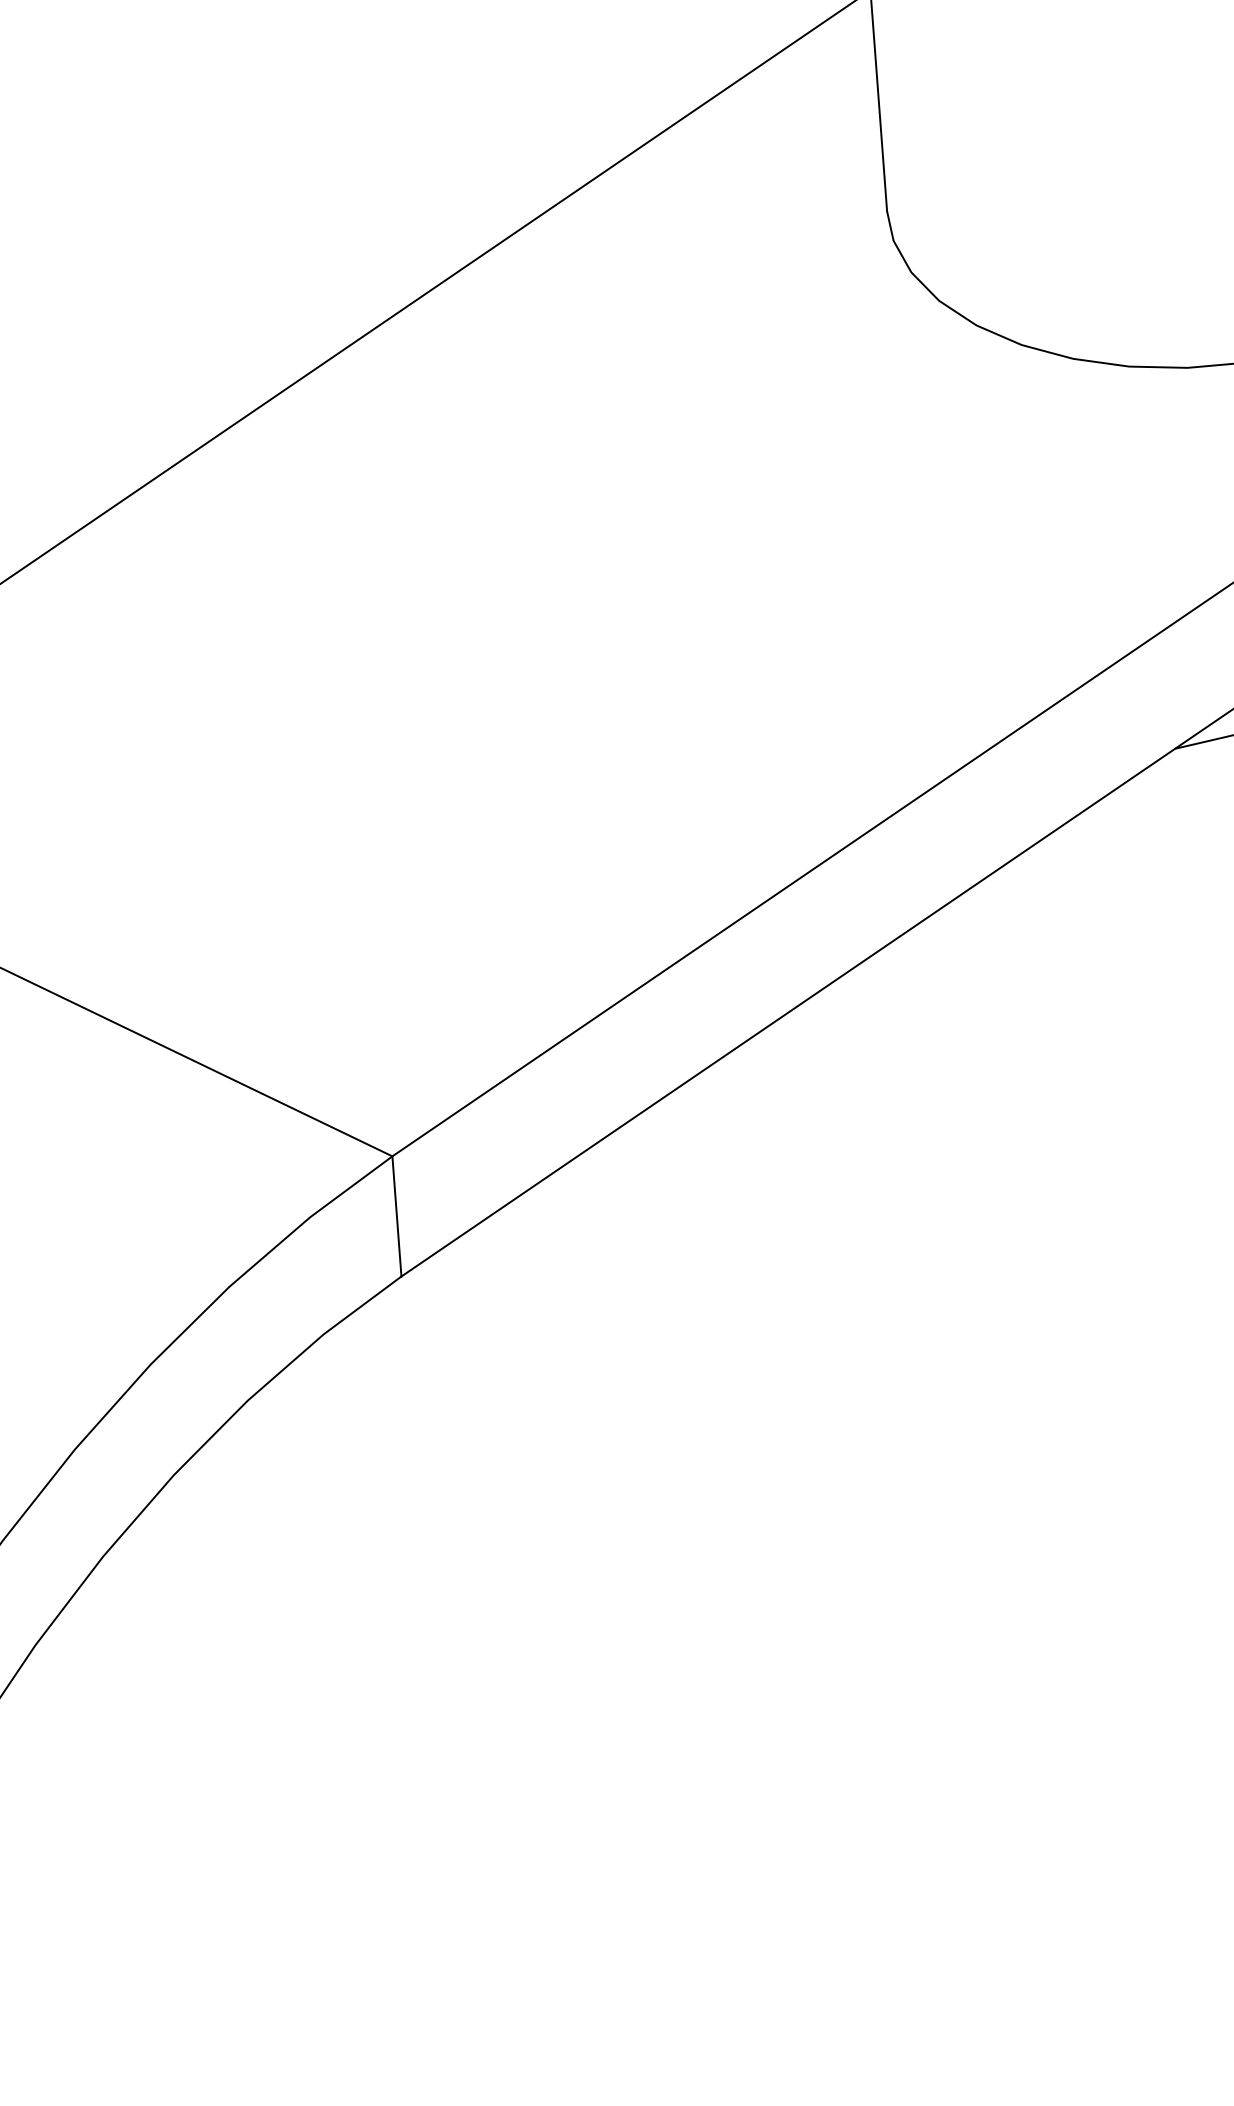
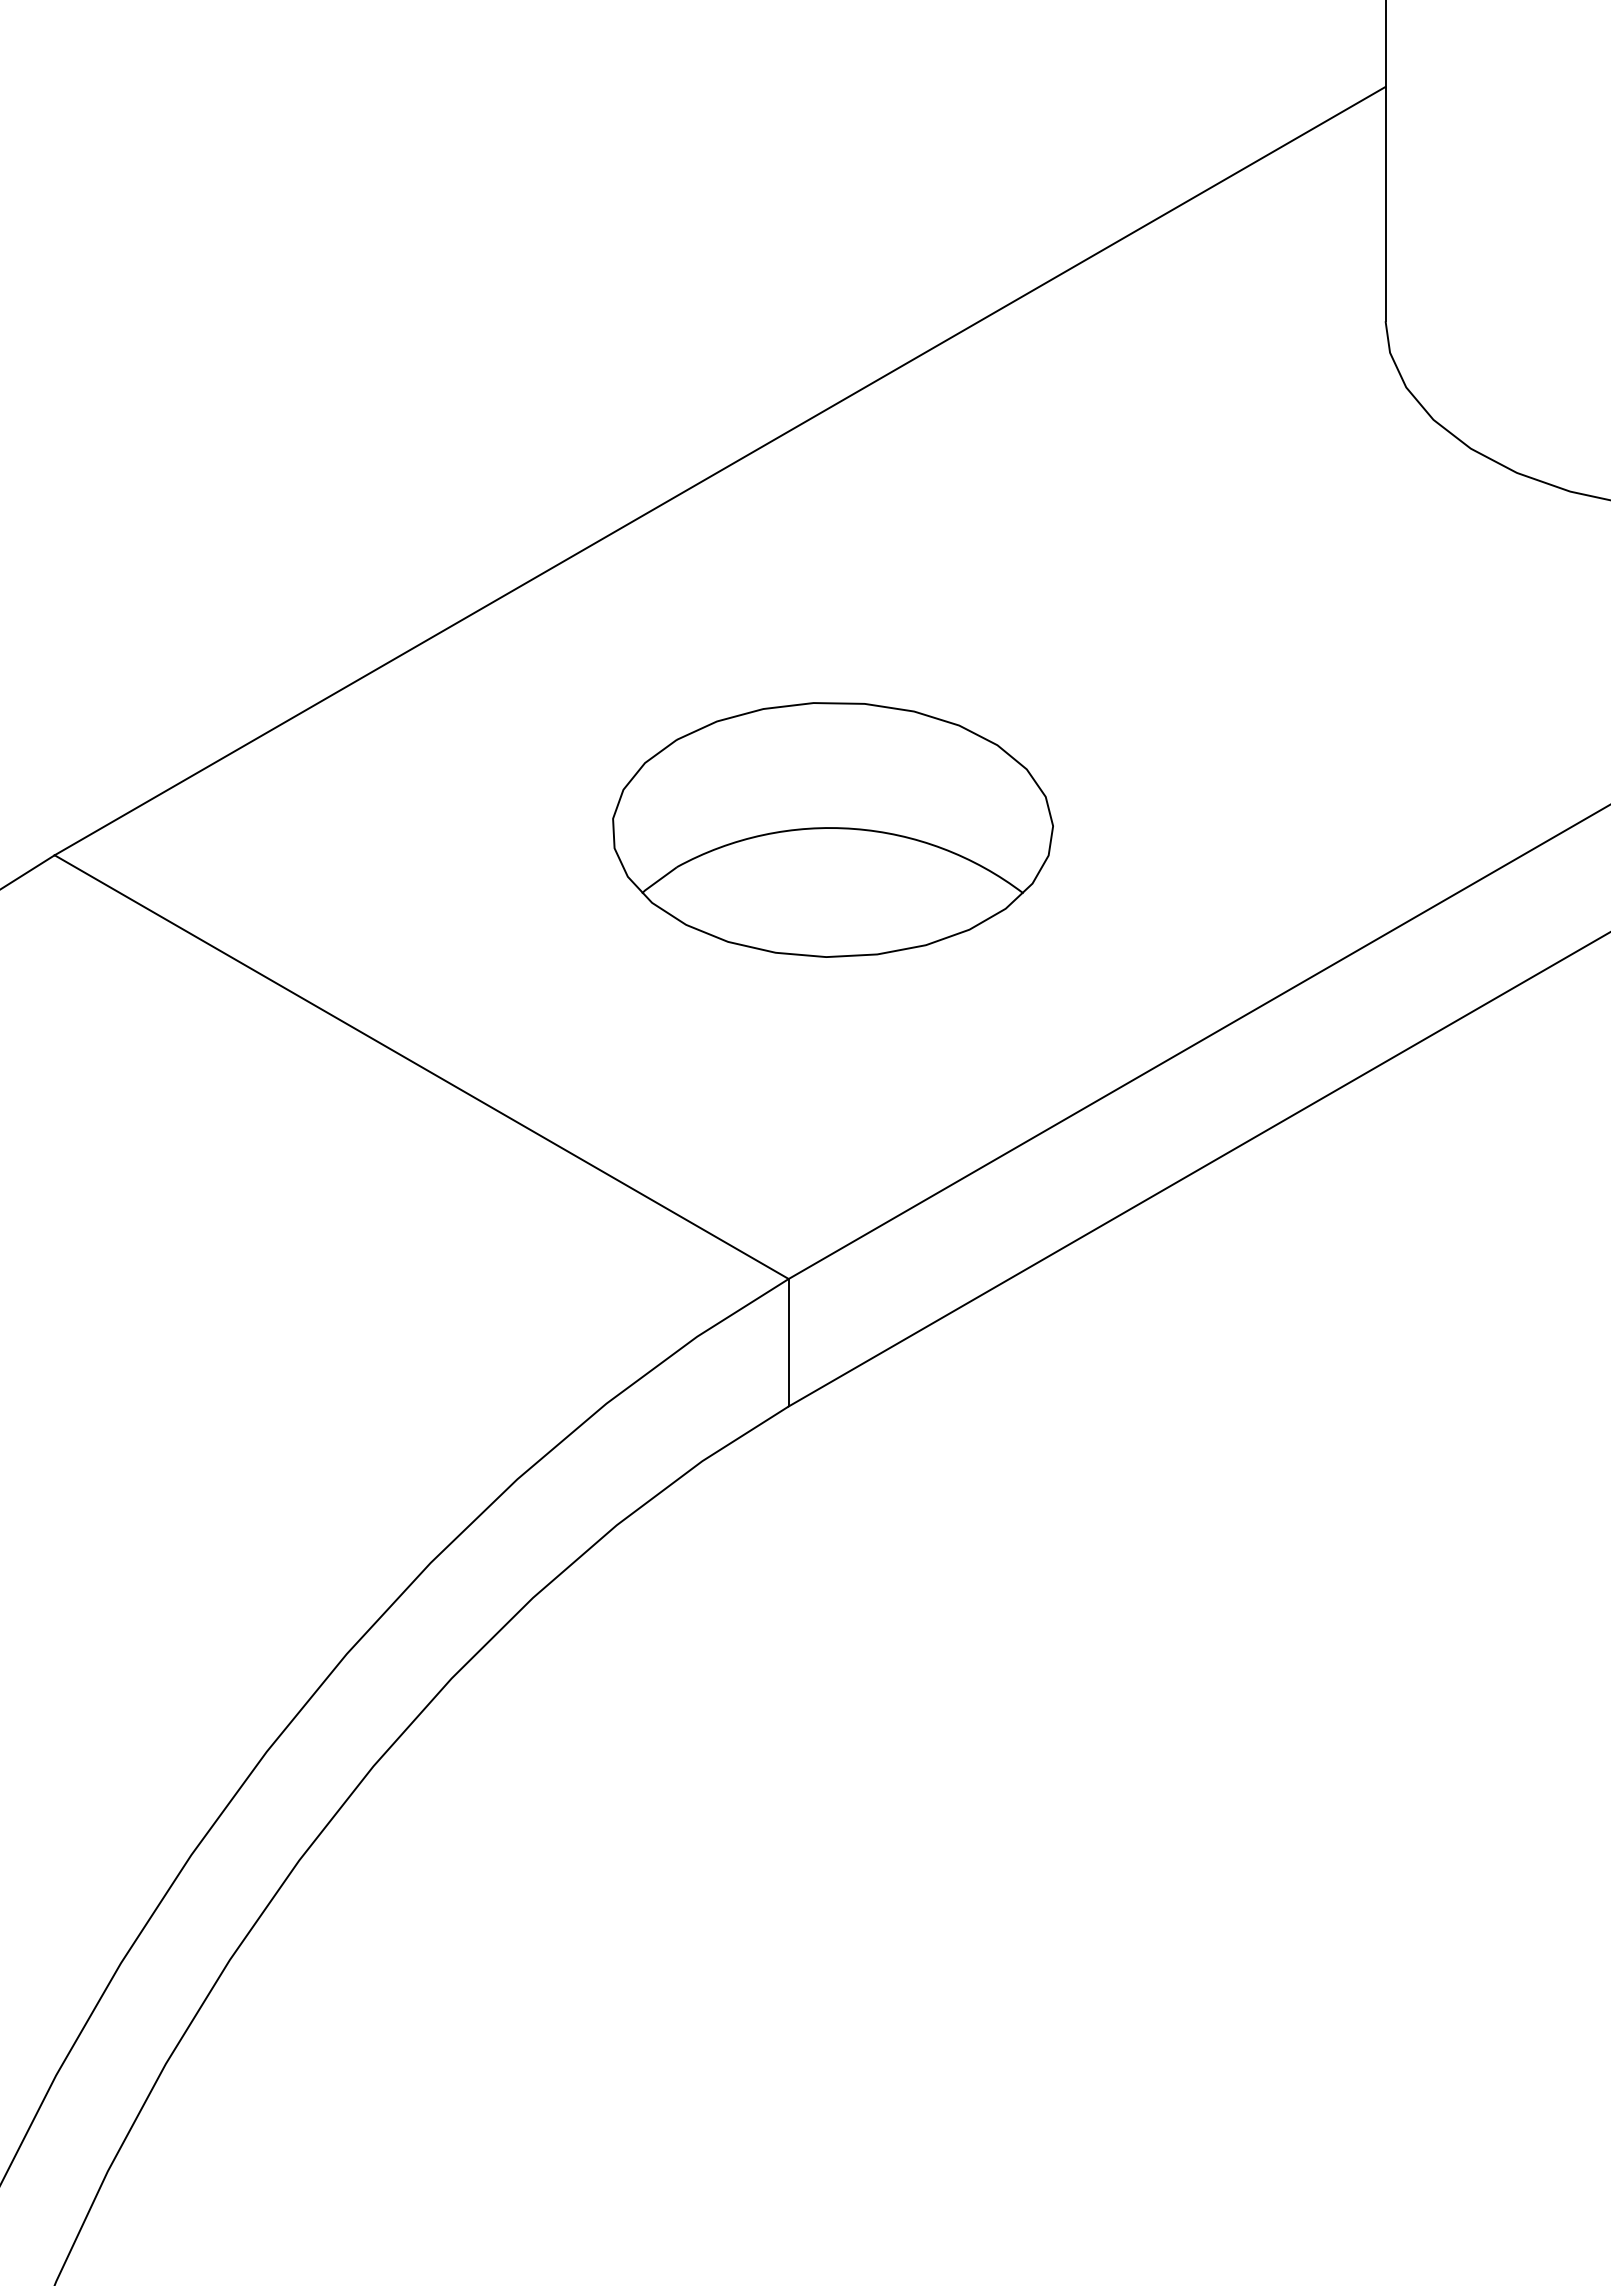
part: (401, 729) -> (832, 829), added

